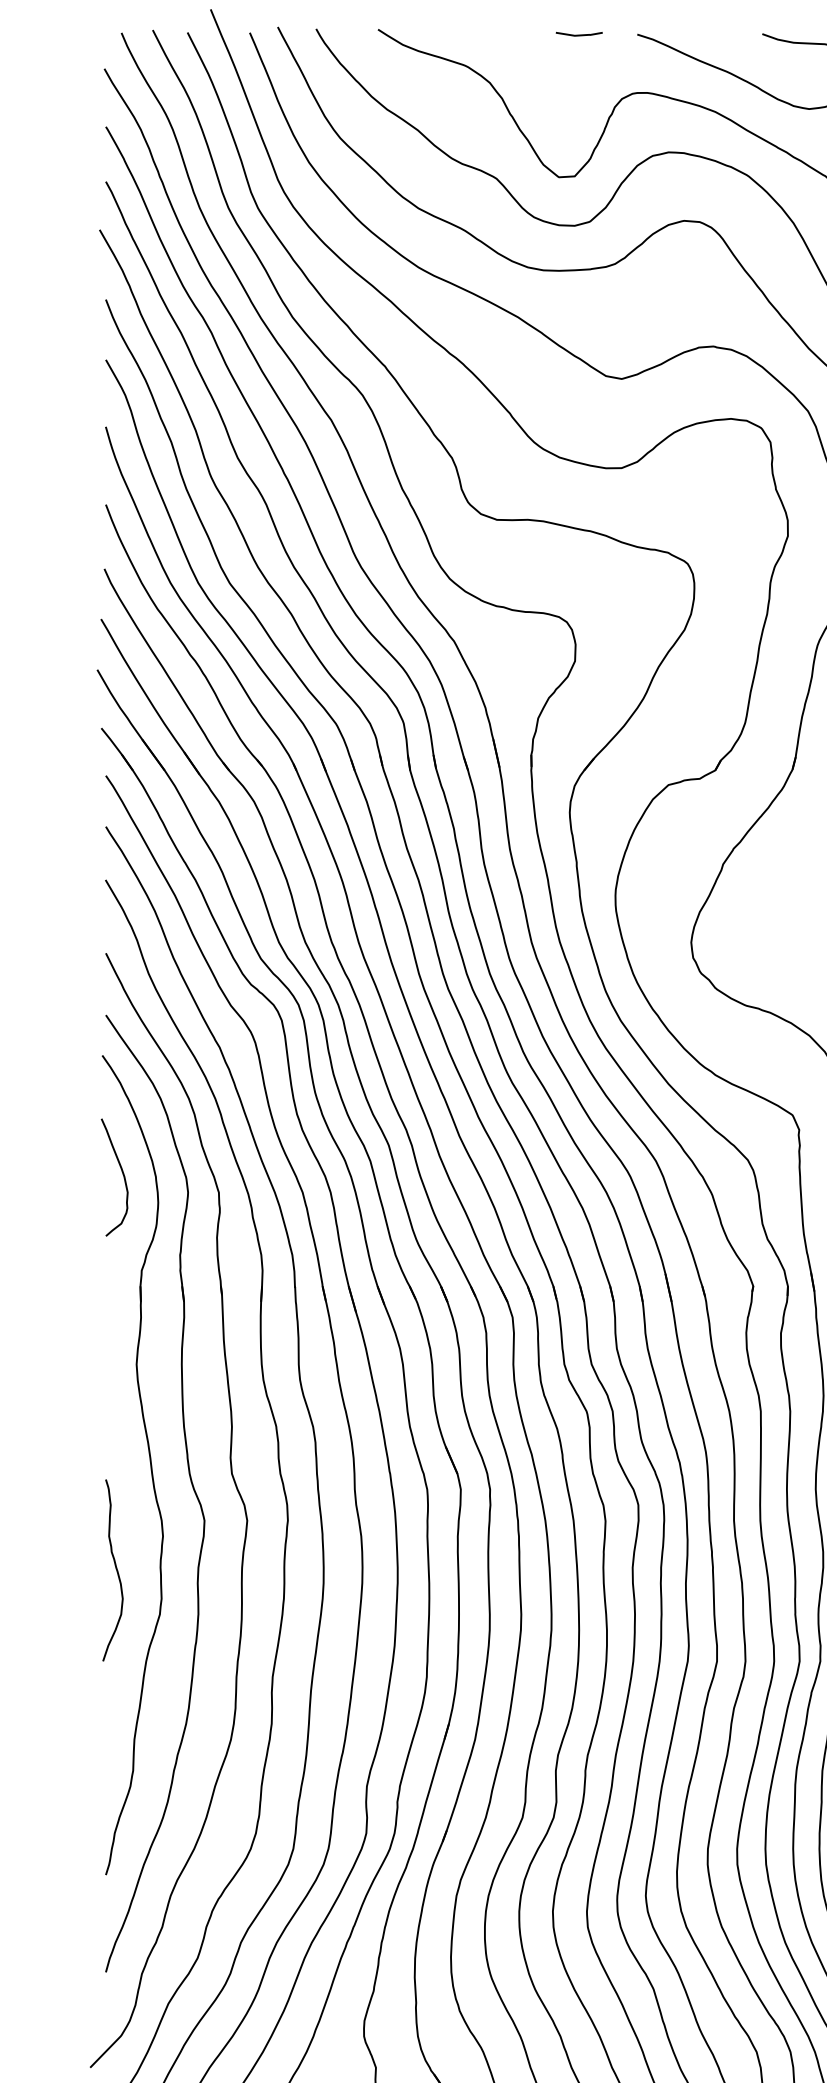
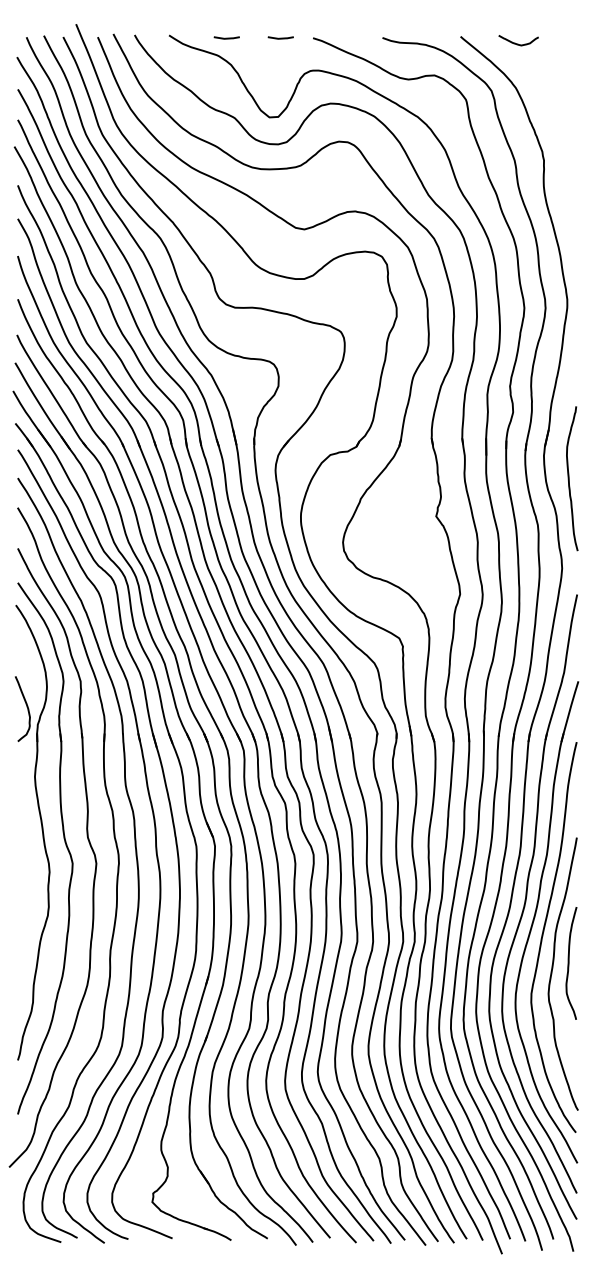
line: (481, 33) -> (226, 37), added
curve: (121, 1174) -> (26, 707), moved
curve: (114, 1567) -> (22, 889), removed

